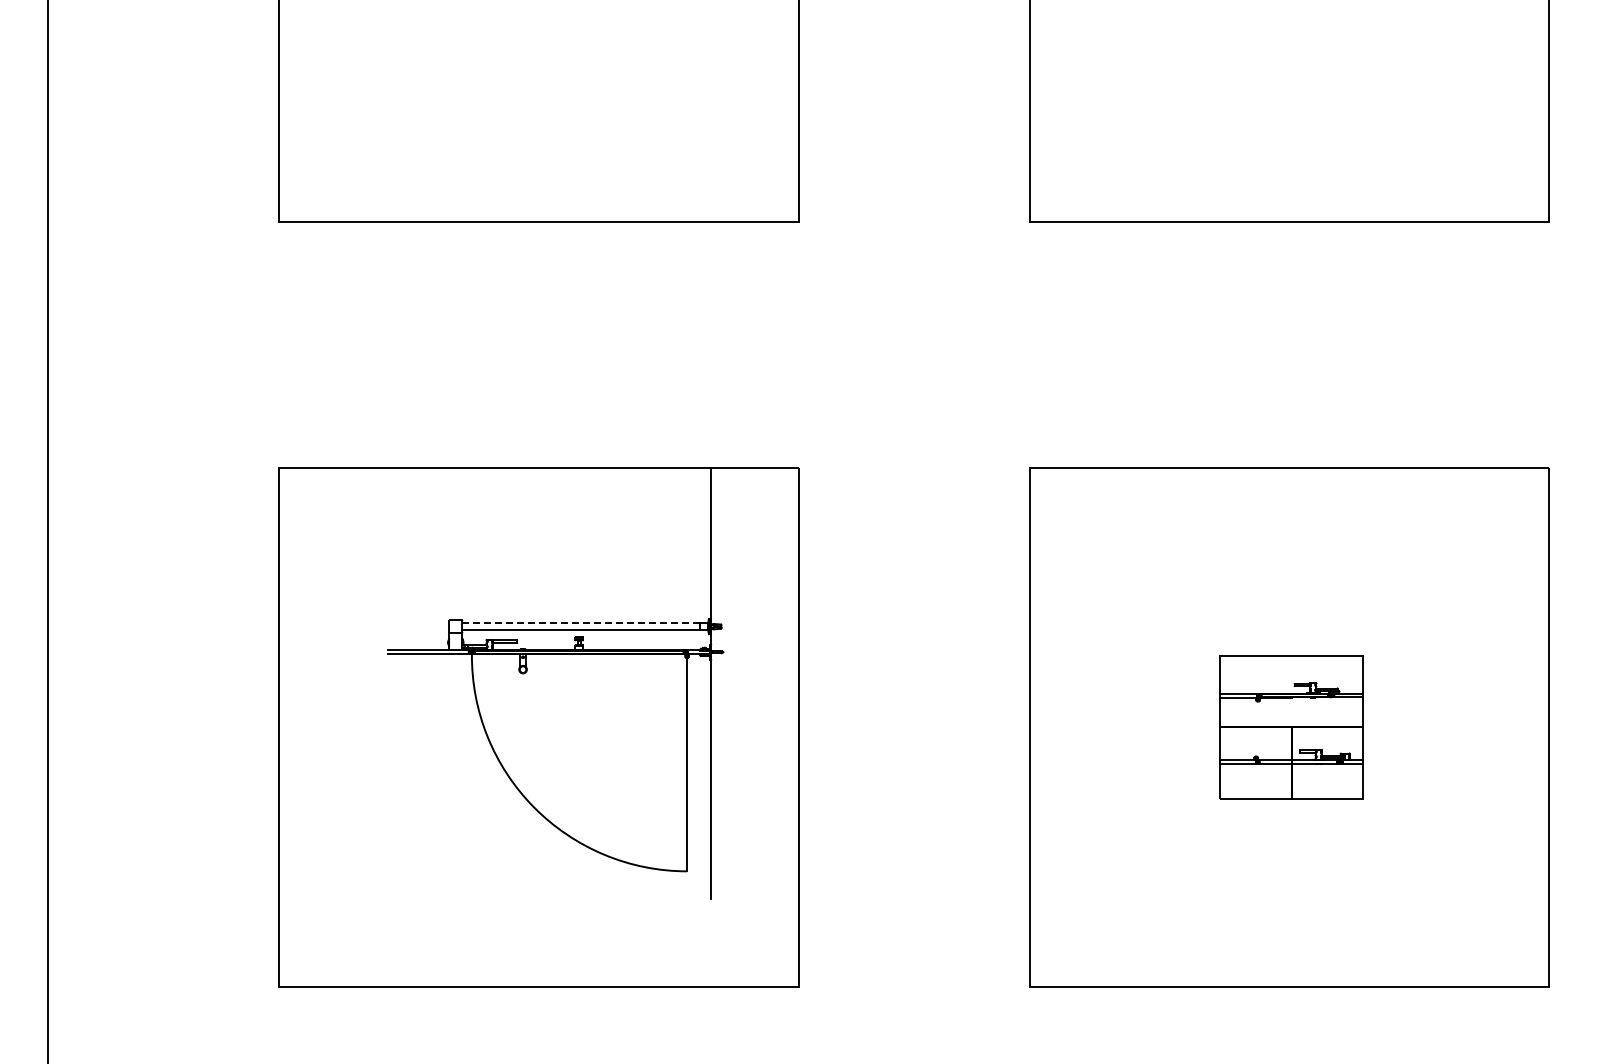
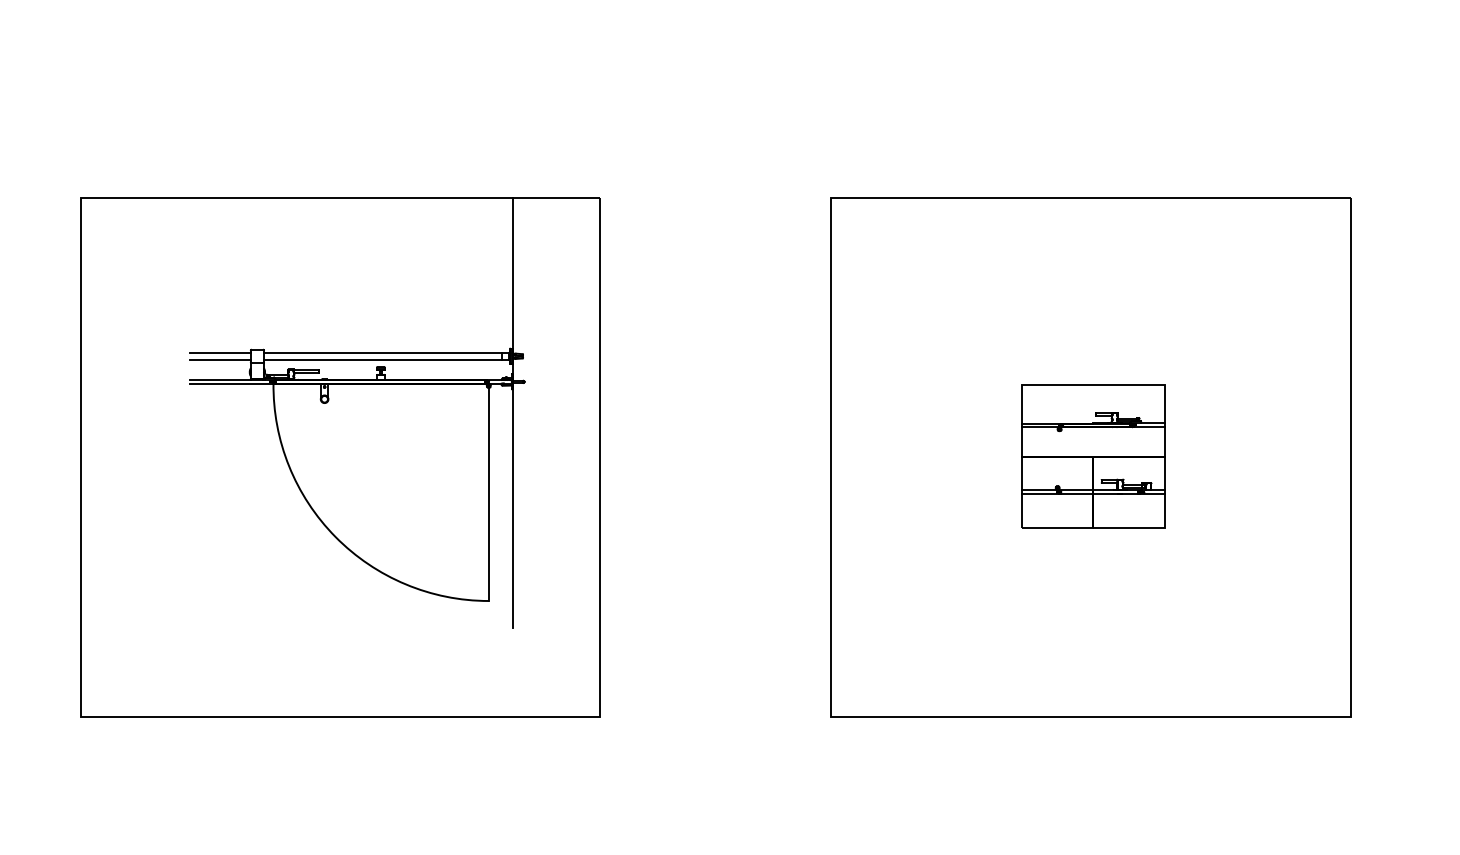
line: (418, 623) -> (220, 353), added
line: (581, 623) -> (383, 353), dashed -> solid
line: (418, 629) -> (220, 359), added

